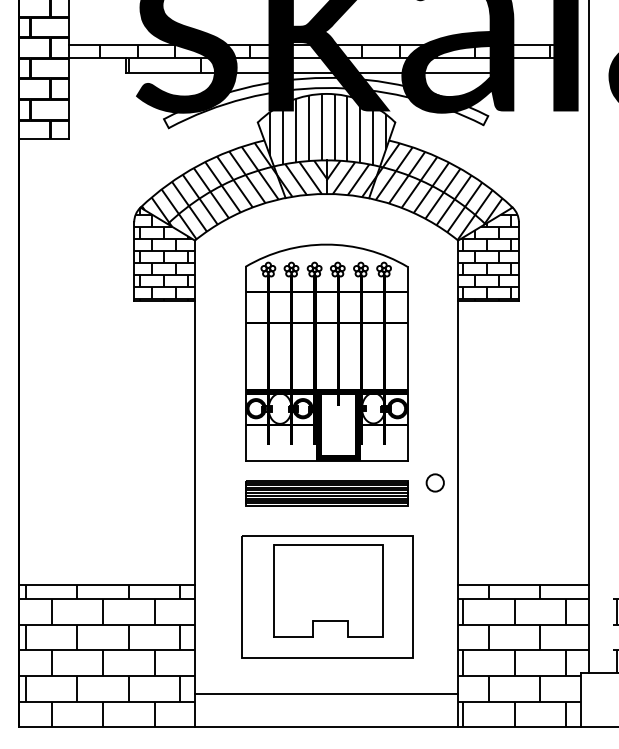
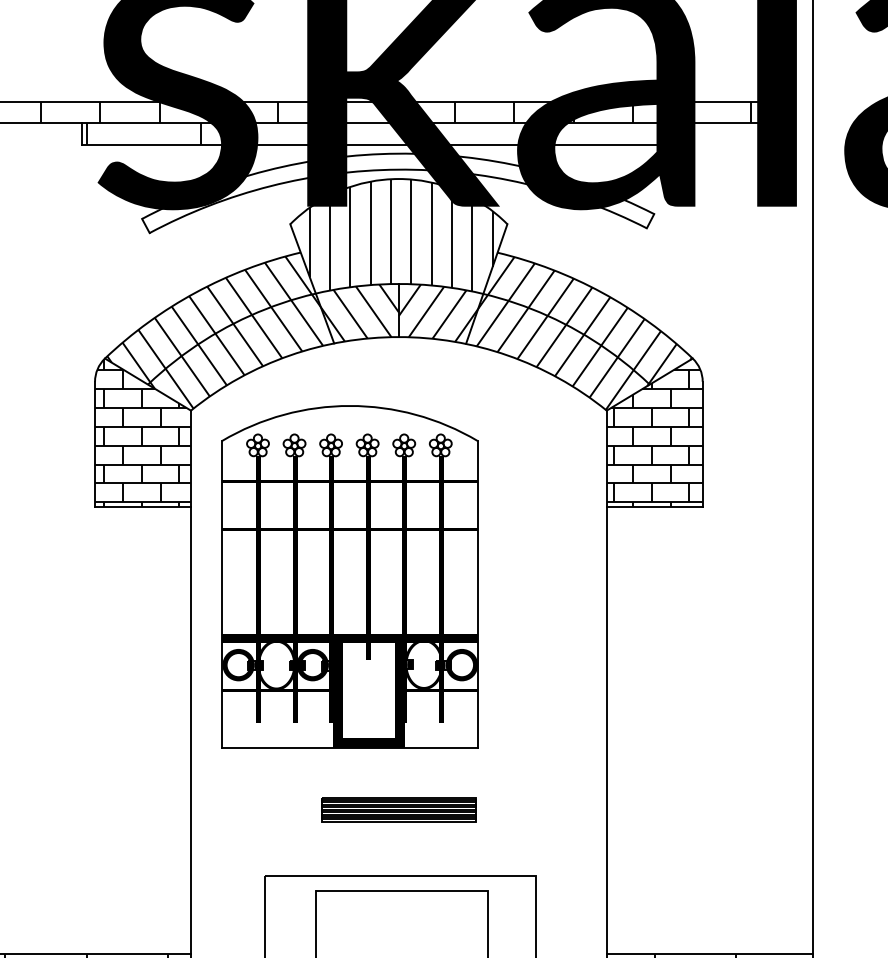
part: (326, 352) -> (349, 576), moved
circle: (434, 482) -> (569, 792), removed
part: (326, 493) -> (398, 810), size x0.6

